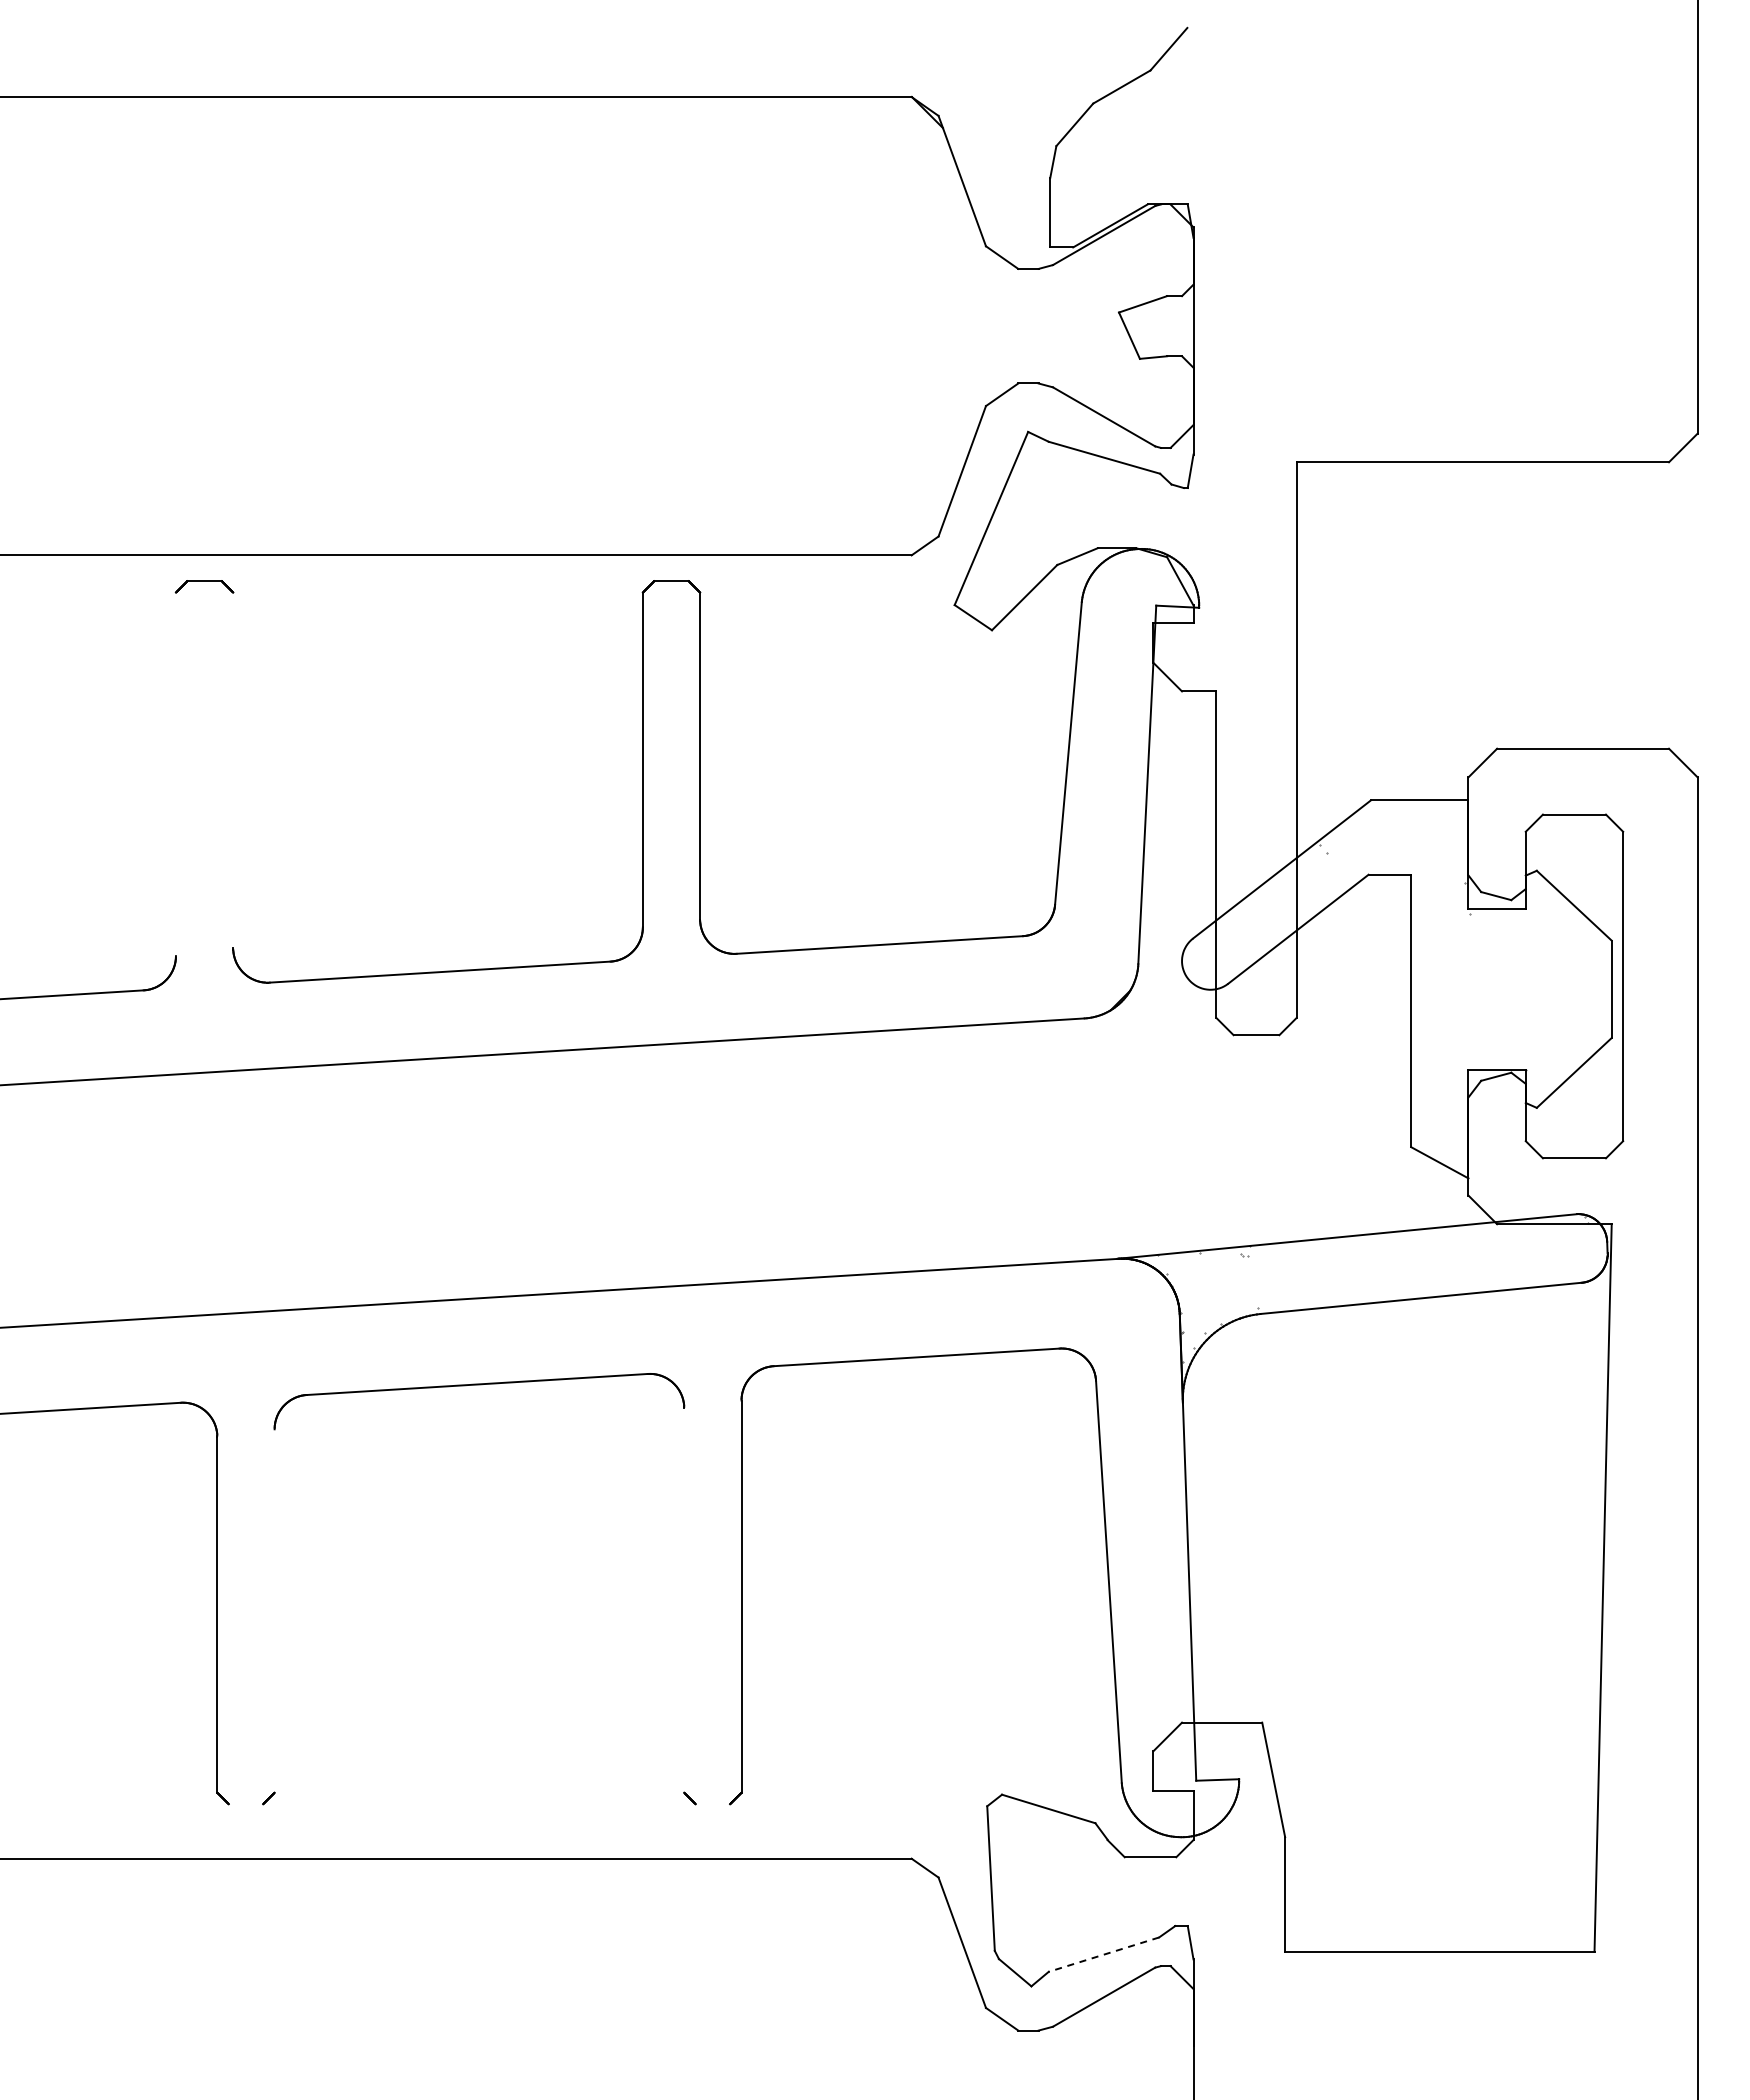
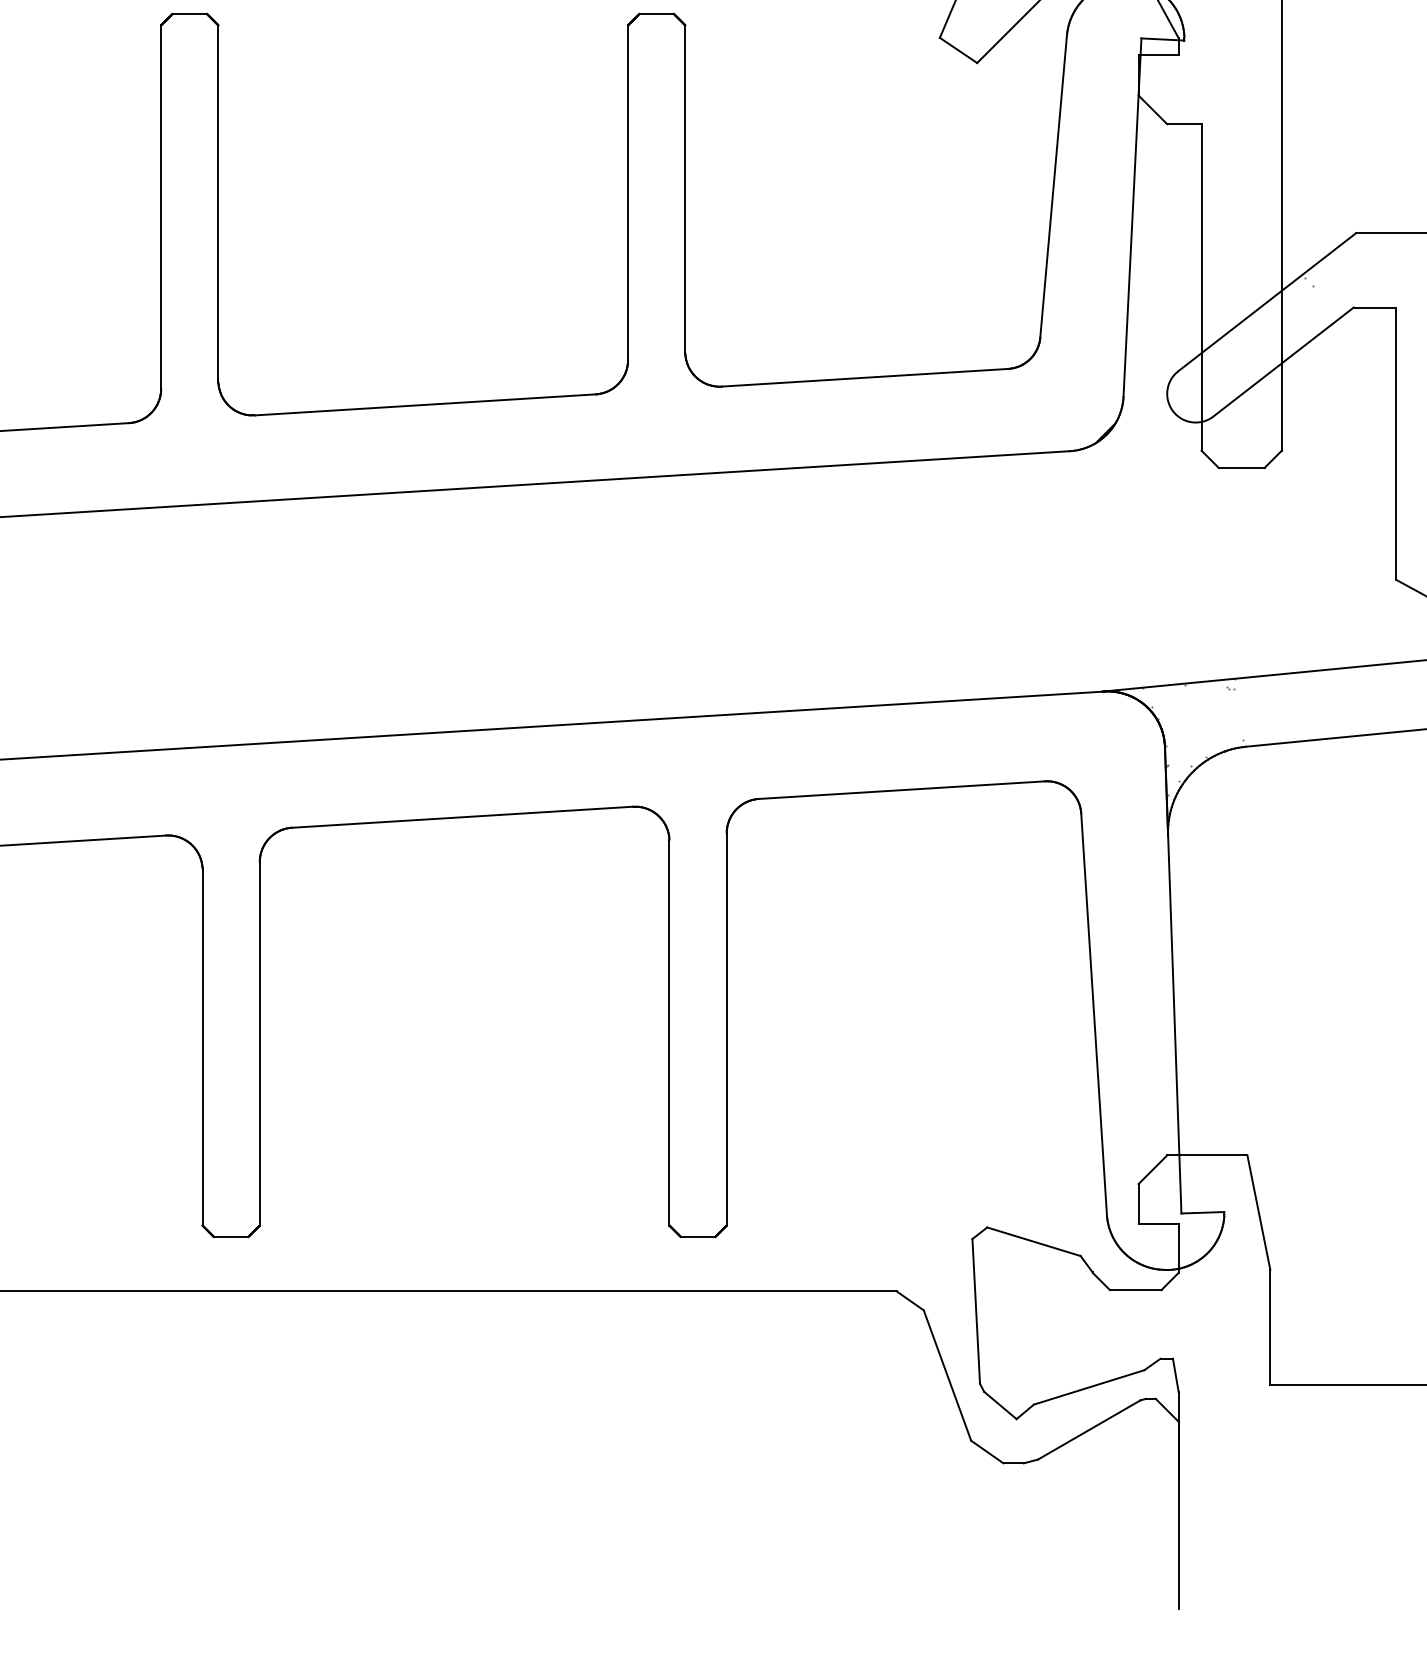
line: (233, 770) -> (218, 203), added
line: (175, 774) -> (160, 207), added
line: (684, 1600) -> (669, 1033), added
line: (274, 1610) -> (259, 1043), added
line: (245, 1804) -> (230, 1237), added
line: (712, 1804) -> (697, 1237), added
line: (1103, 1954) -> (1088, 1387), dashed -> solid

